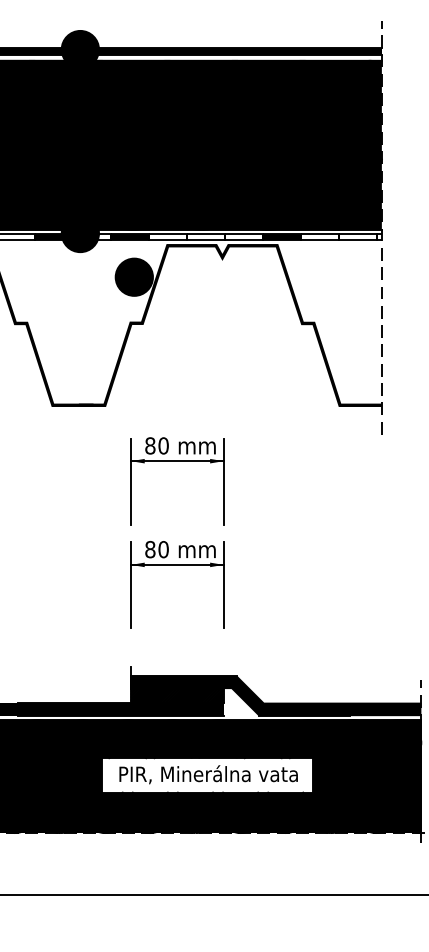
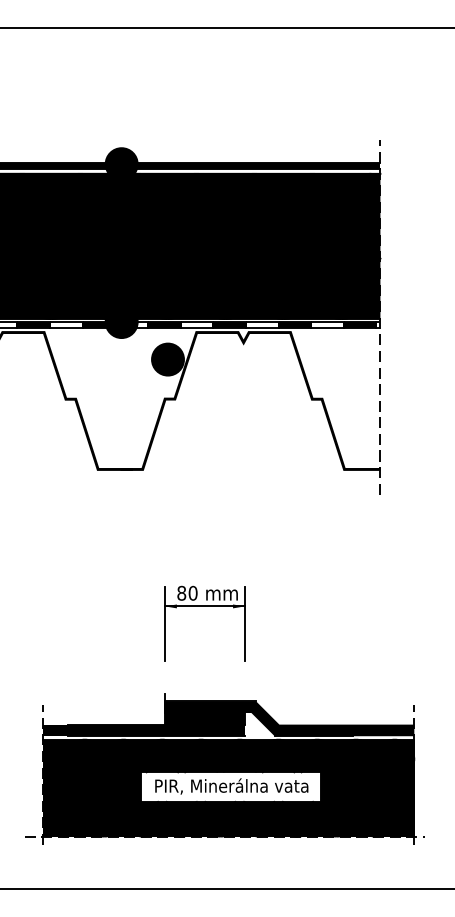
fill: (206, 236) -> (229, 324), added
fill: (357, 236) -> (359, 324), added
part: (176, 461) -> (204, 517), removed

